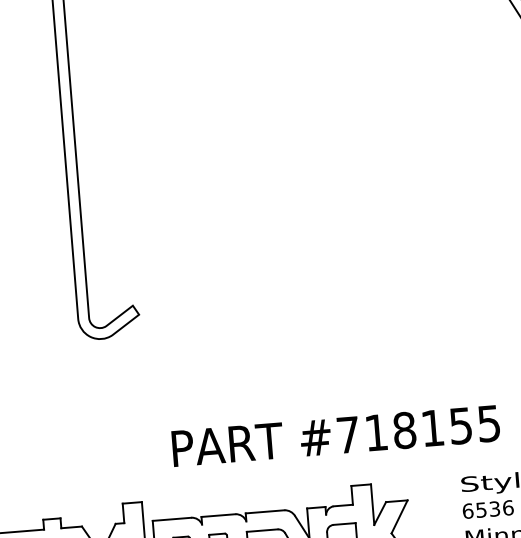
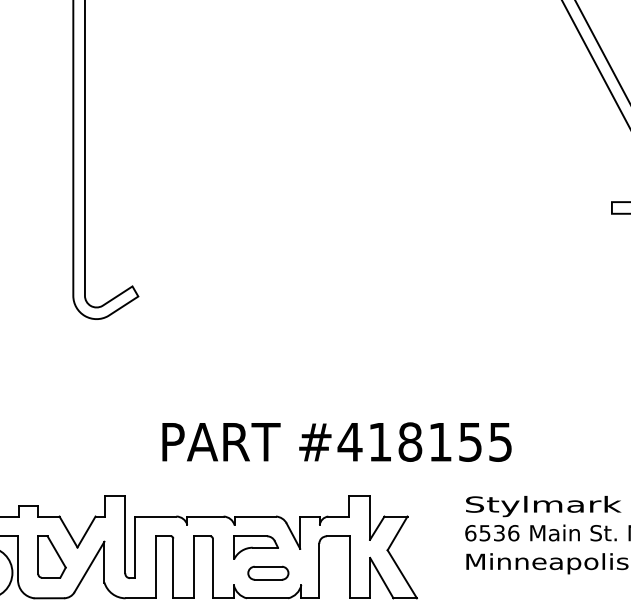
text: (347, 435) -> (349, 442), #718155 -> #418155

